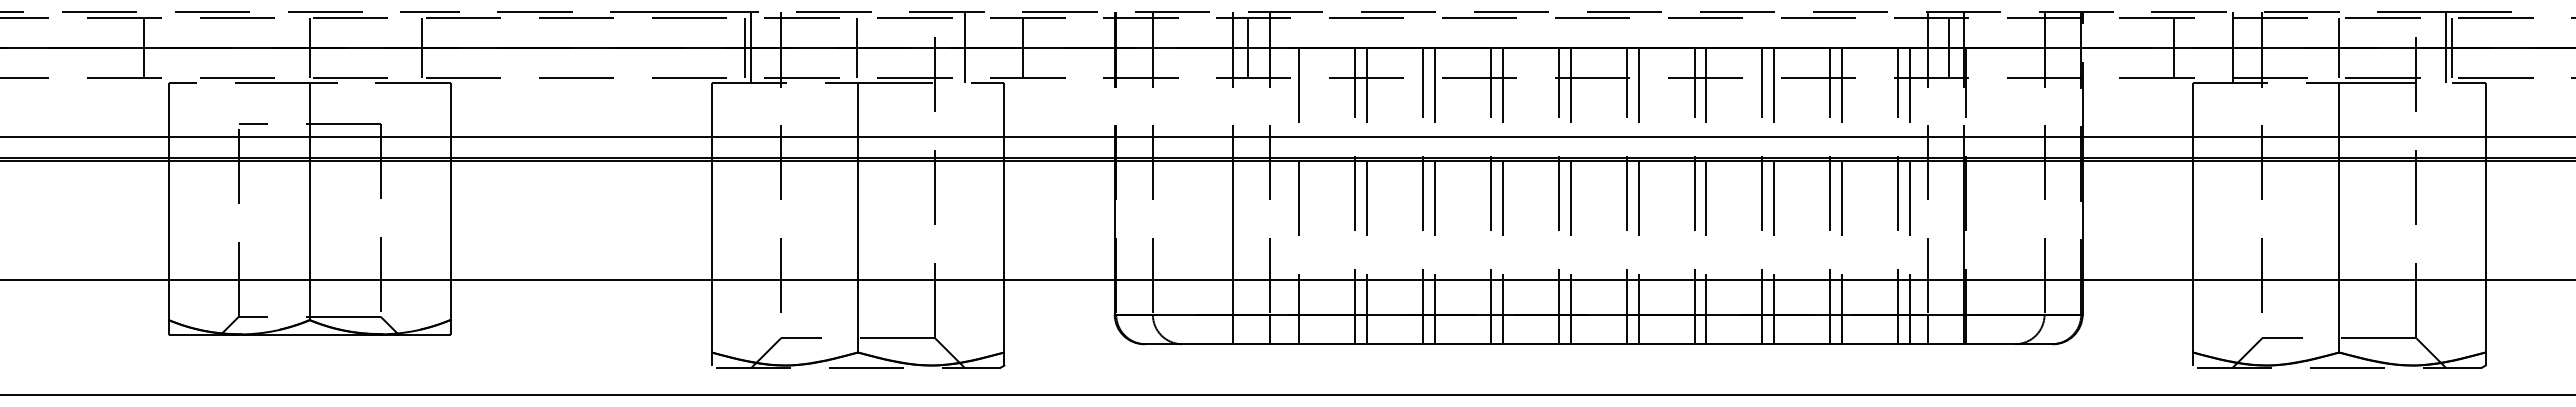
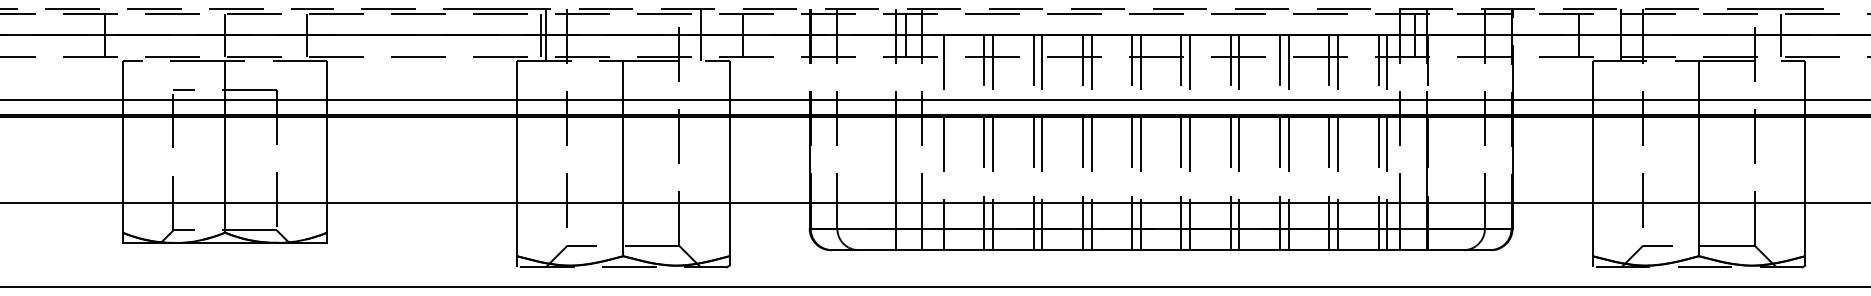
line: (857, 47) -> (622, 34), removed
line: (2339, 47) -> (1699, 34), removed
line: (2446, 47) -> (1776, 34), removed

